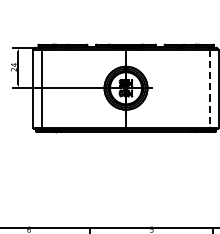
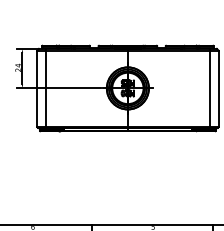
line: (210, 89) -> (210, 89), dashed -> solid

